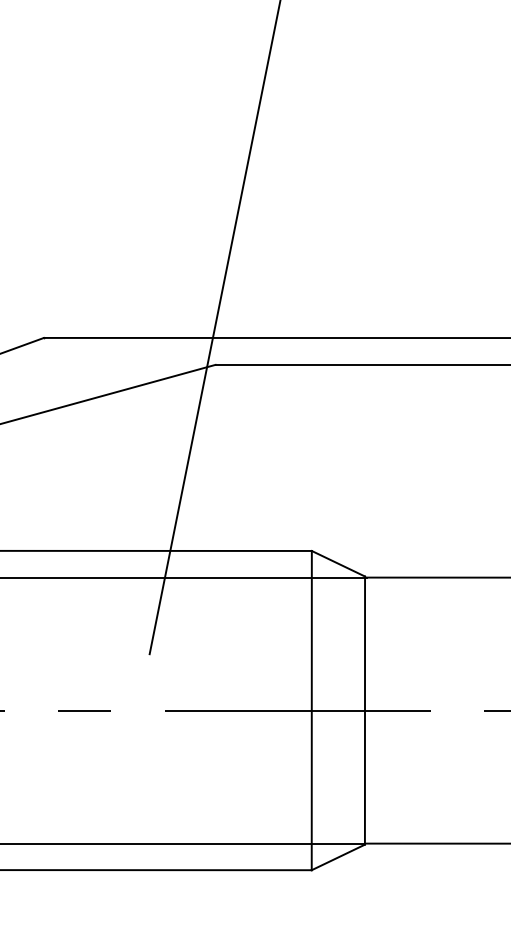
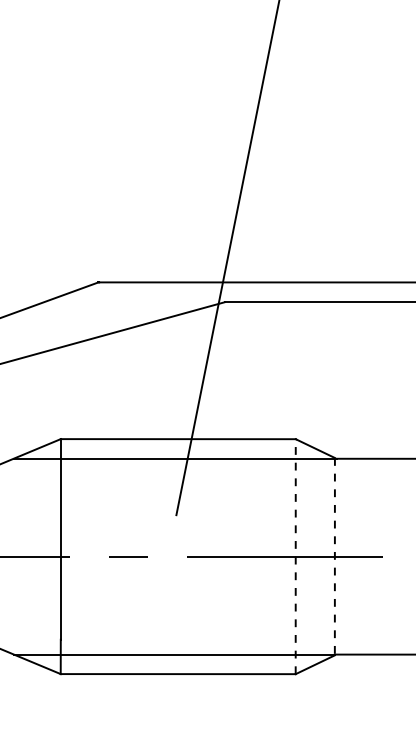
line: (311, 710) -> (295, 556), solid -> dashed
line: (364, 710) -> (334, 556), solid -> dashed

